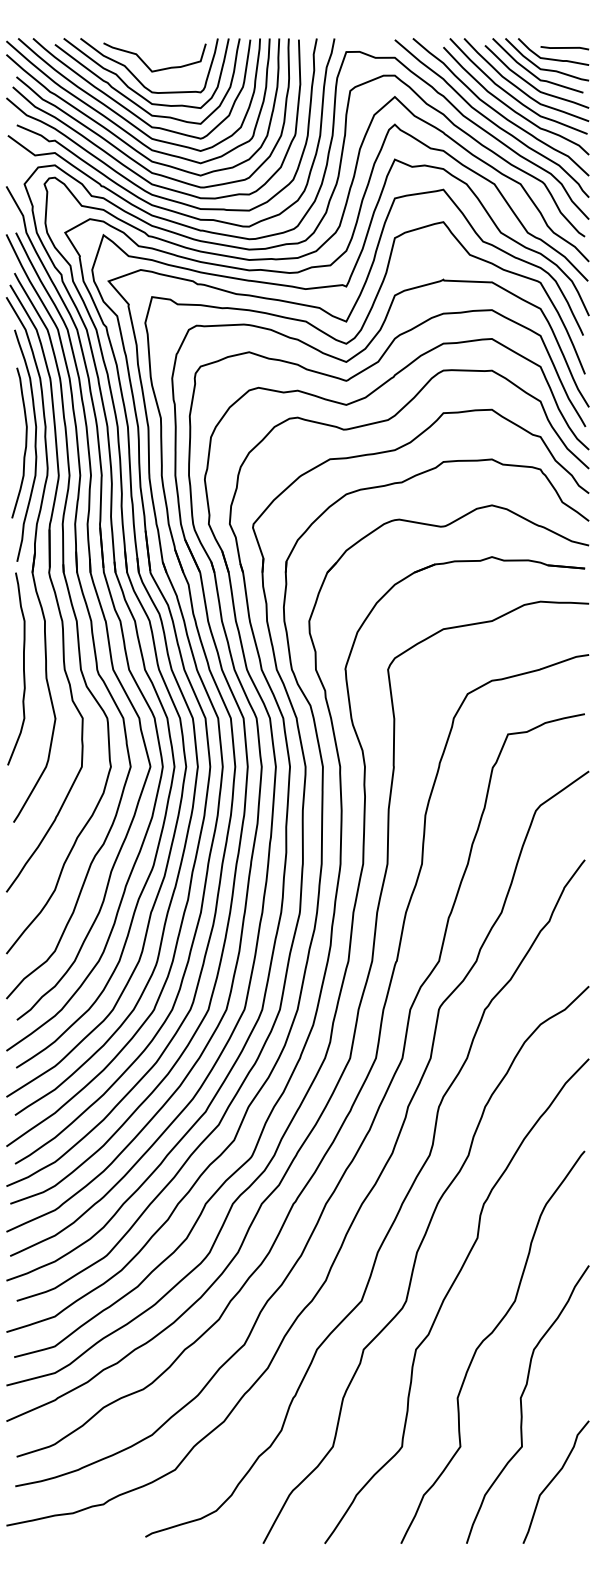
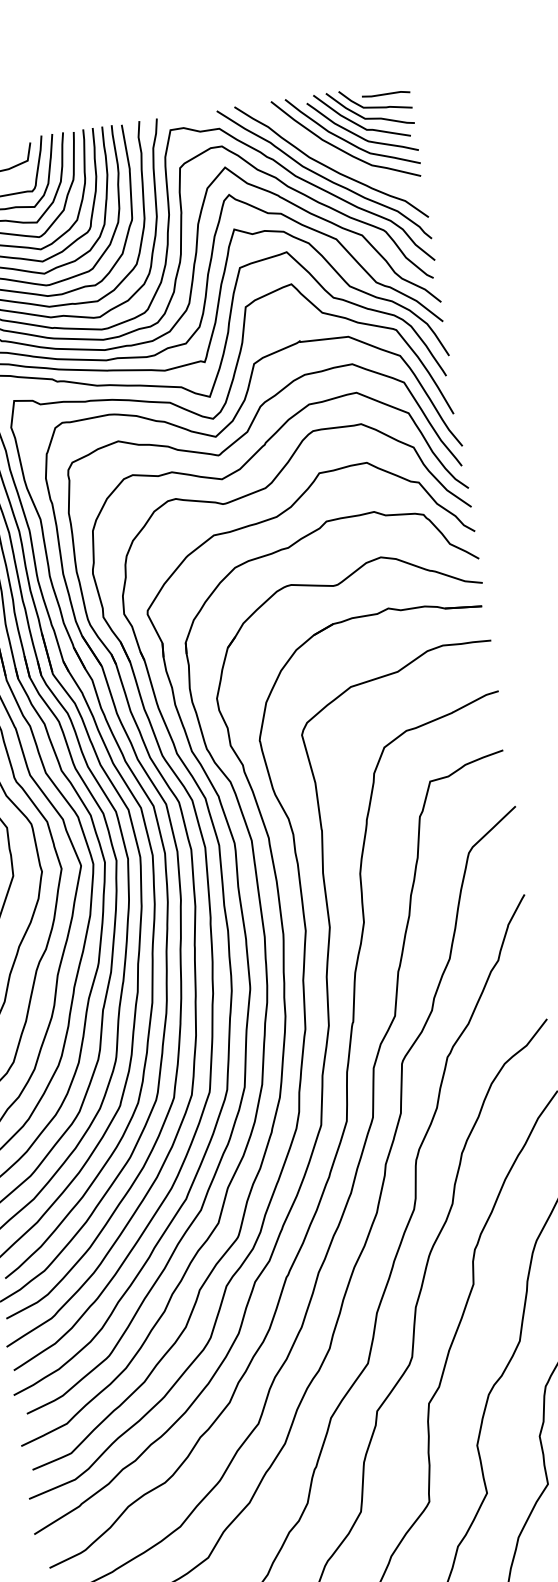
curve: (511, 107) -> (342, 160), removed

